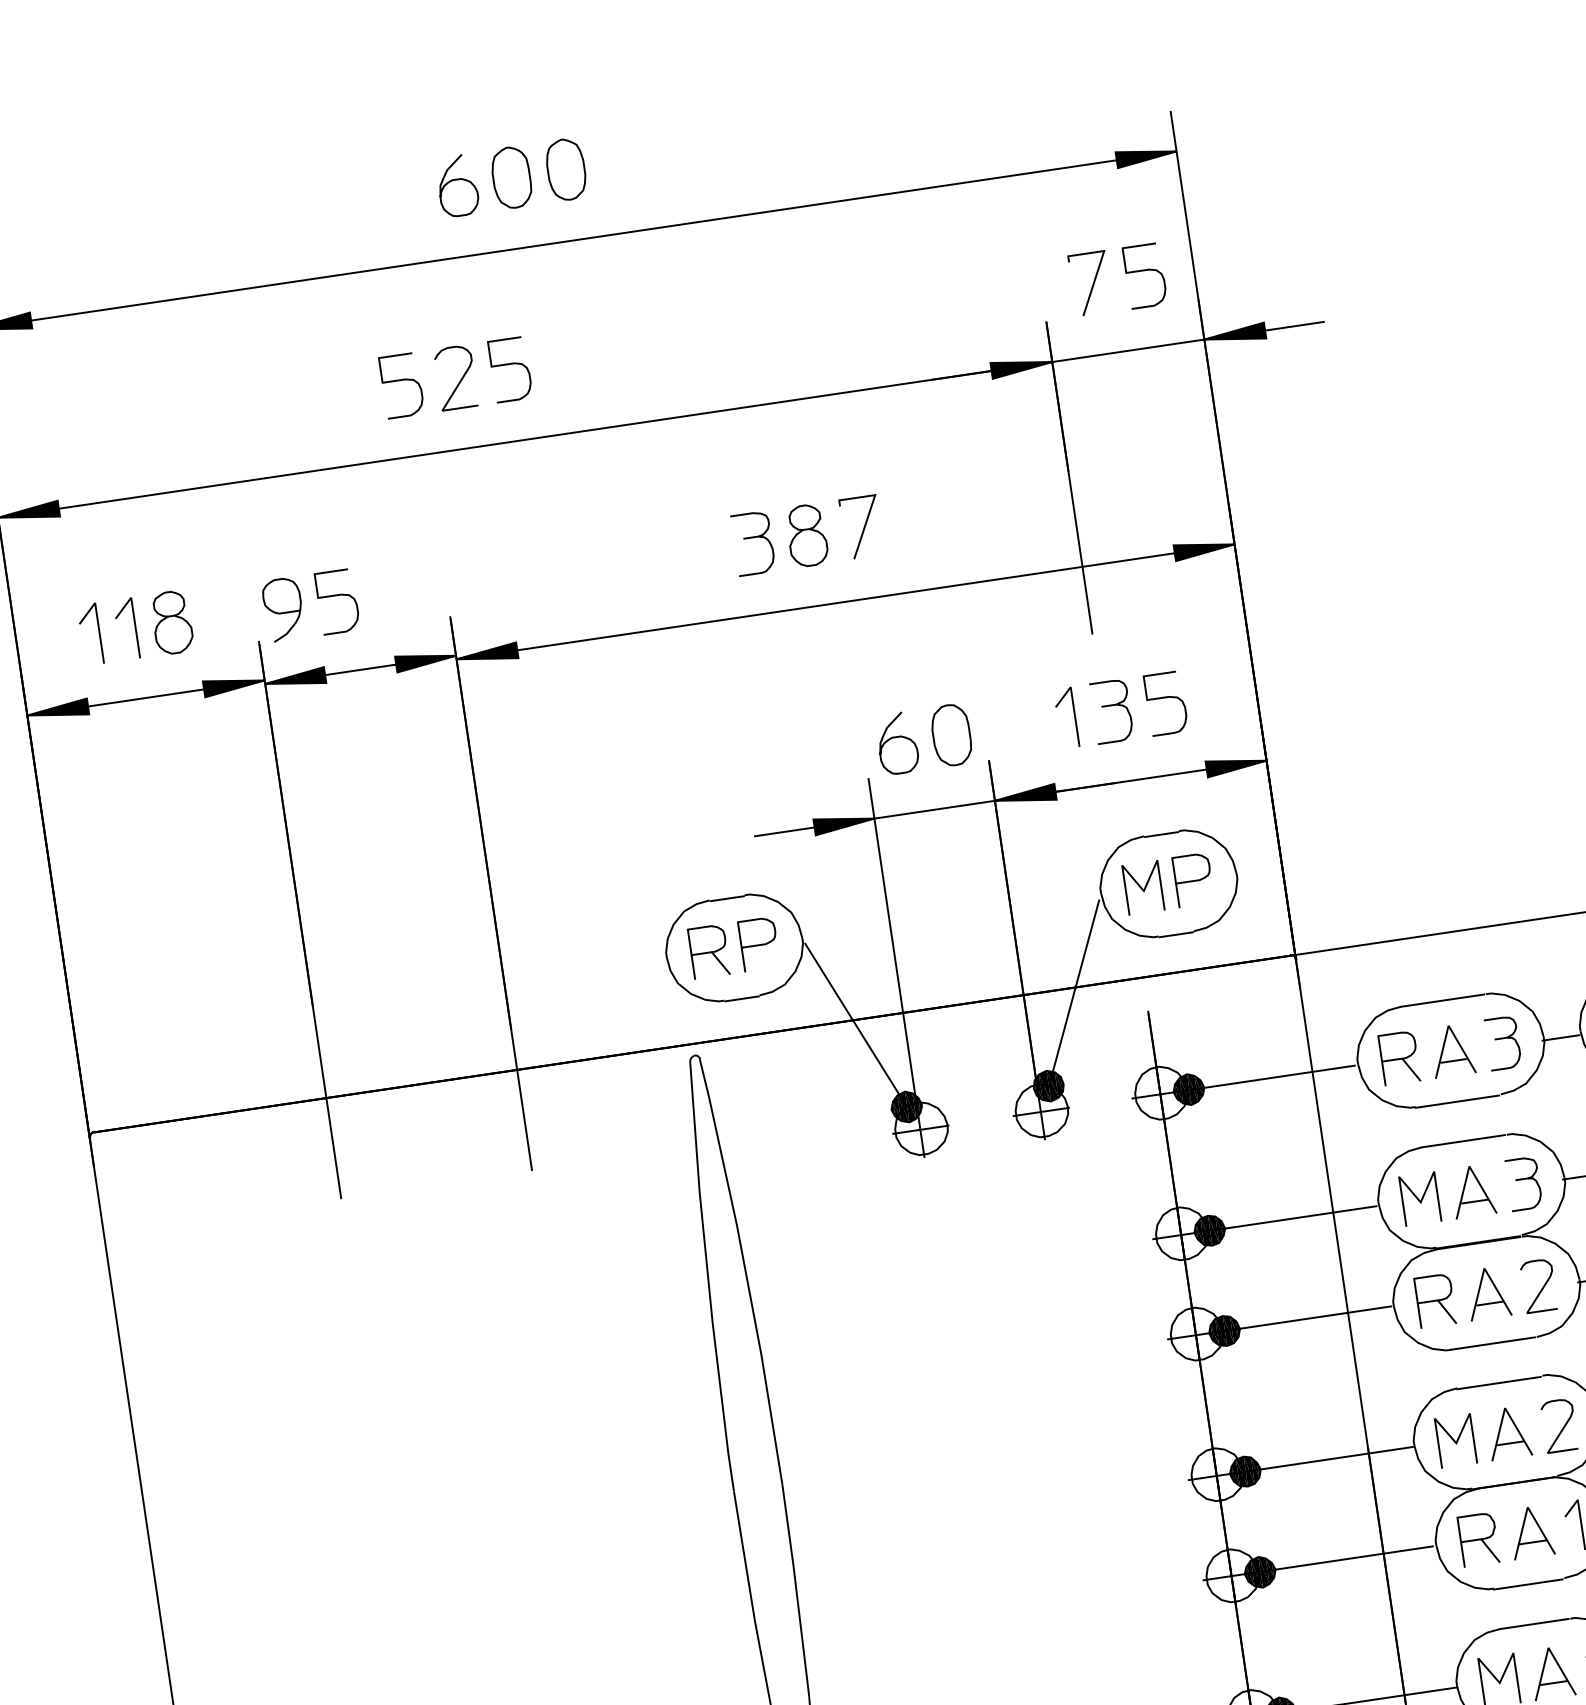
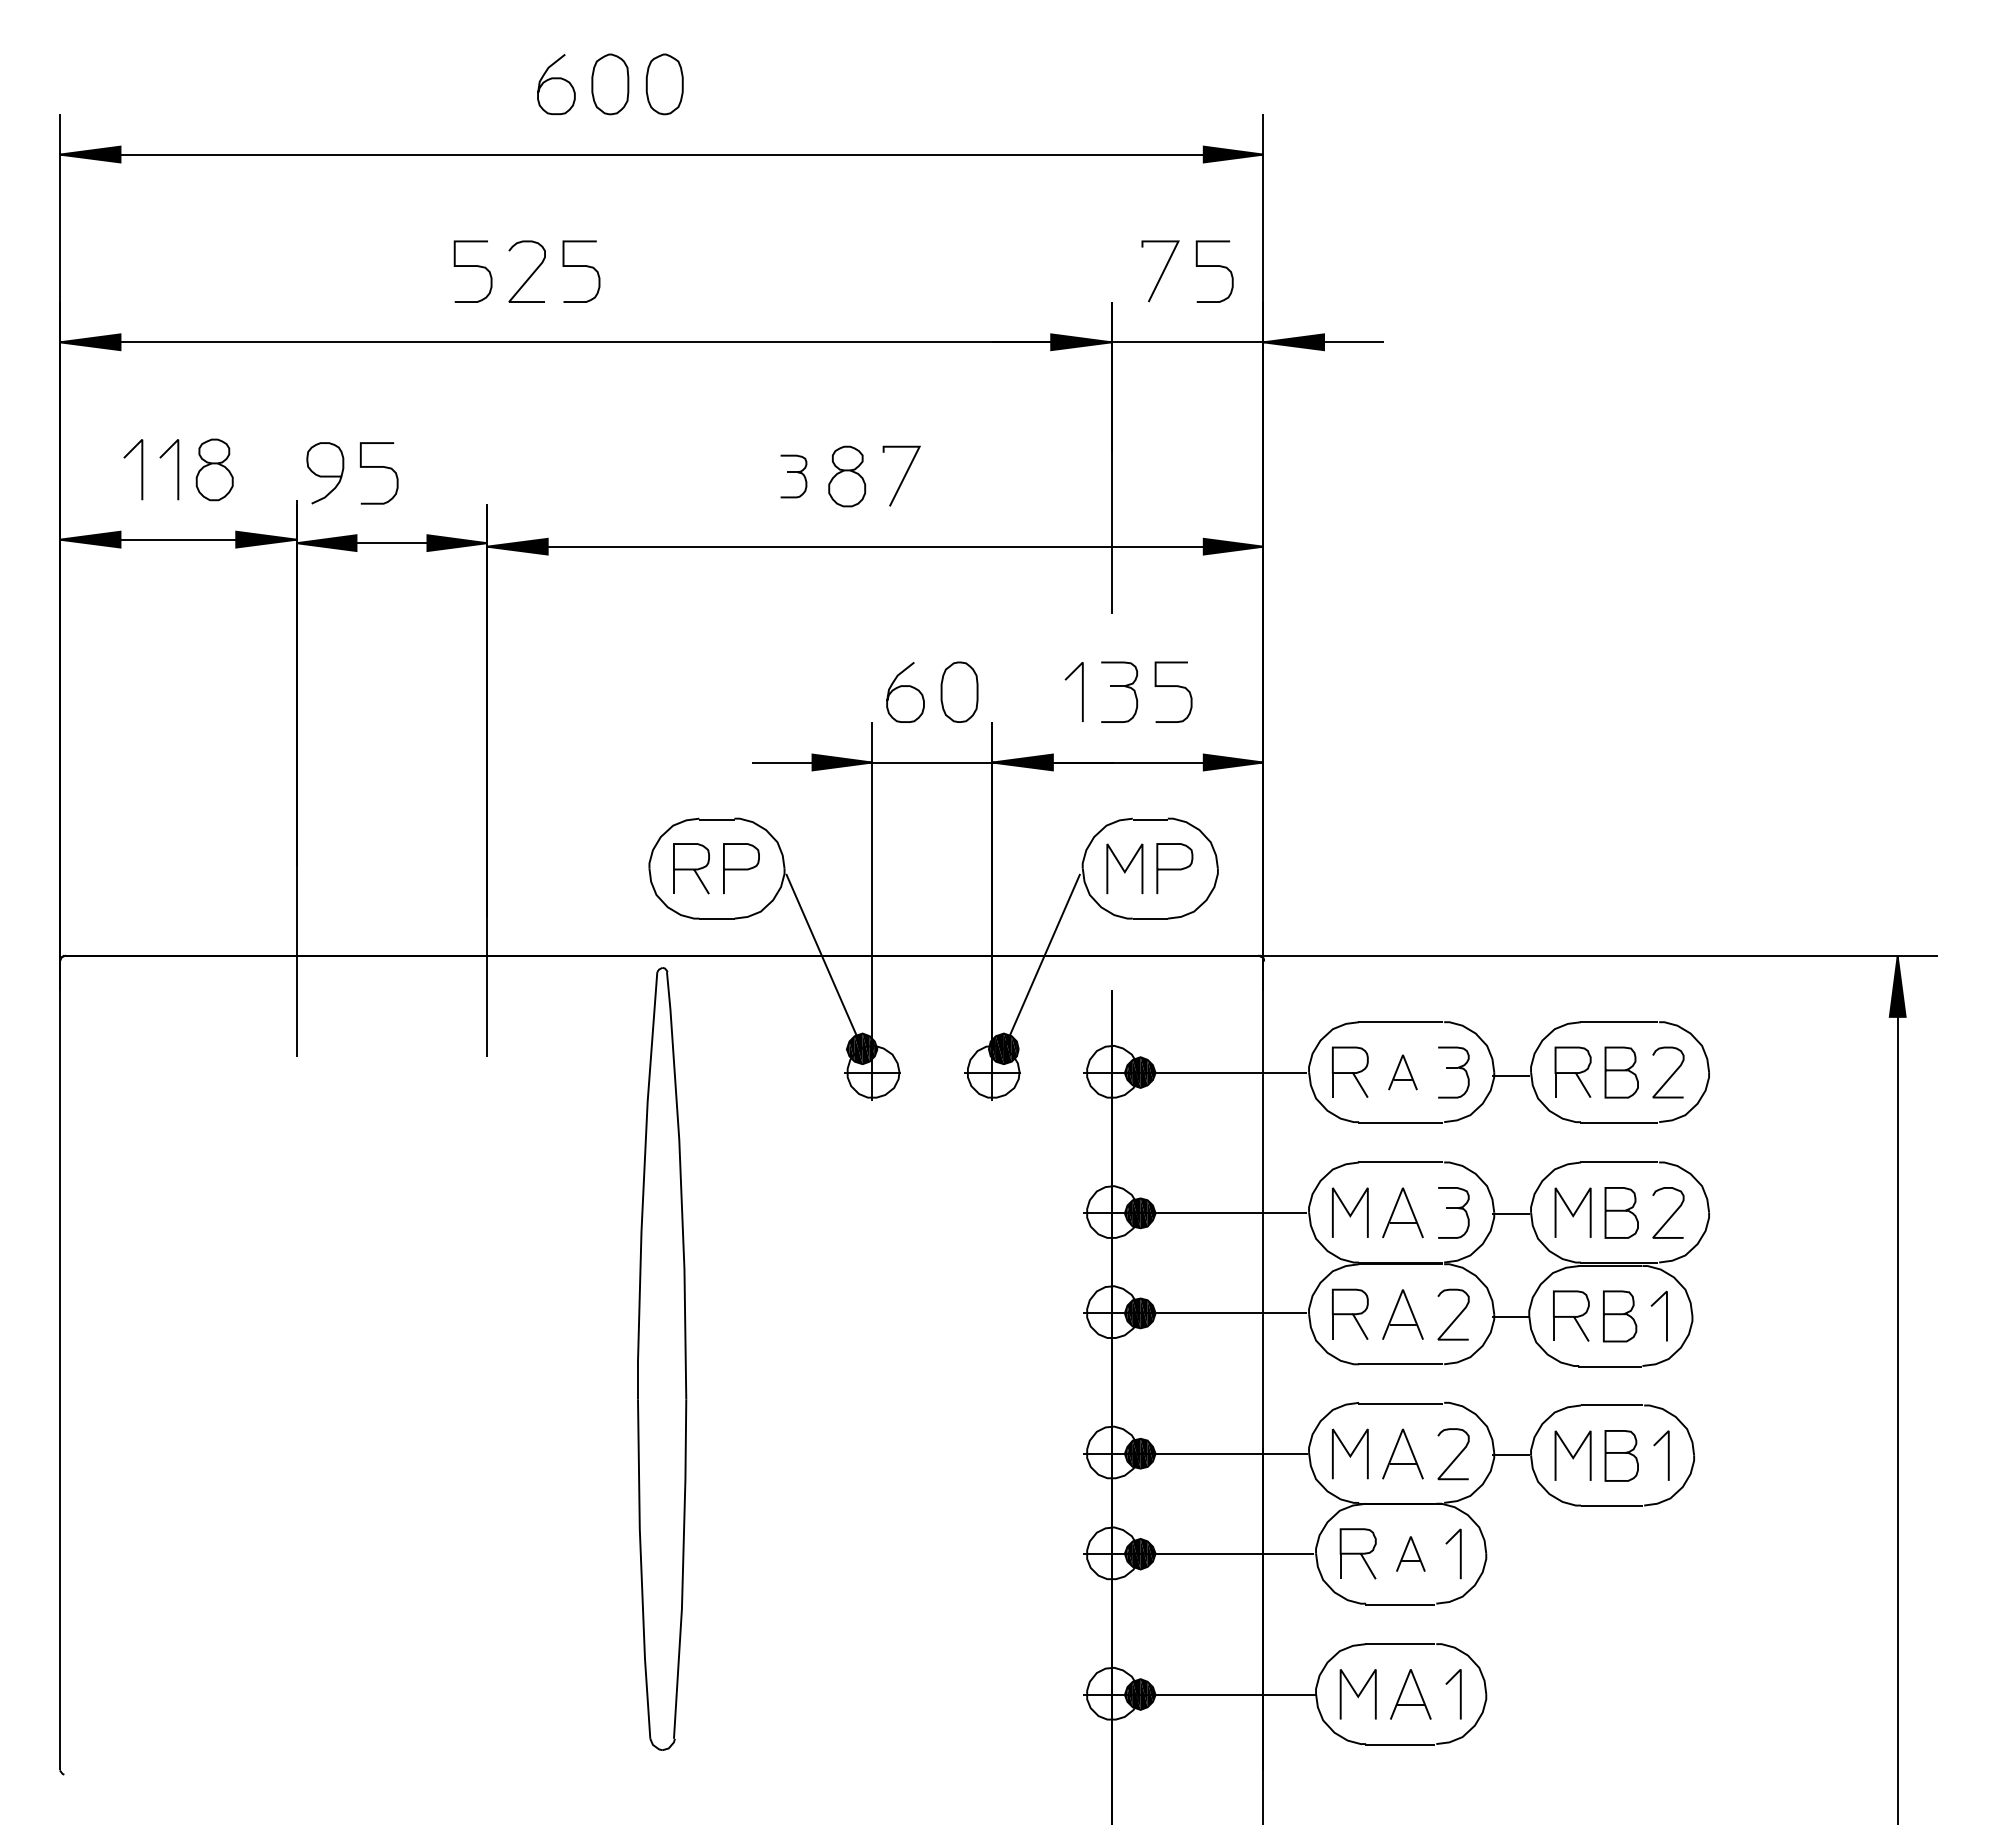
part: (753, 543) -> (793, 476), size x0.7
part: (1451, 1050) -> (1402, 1072), size x0.7
part: (1531, 1531) -> (1410, 1553), size x0.7

